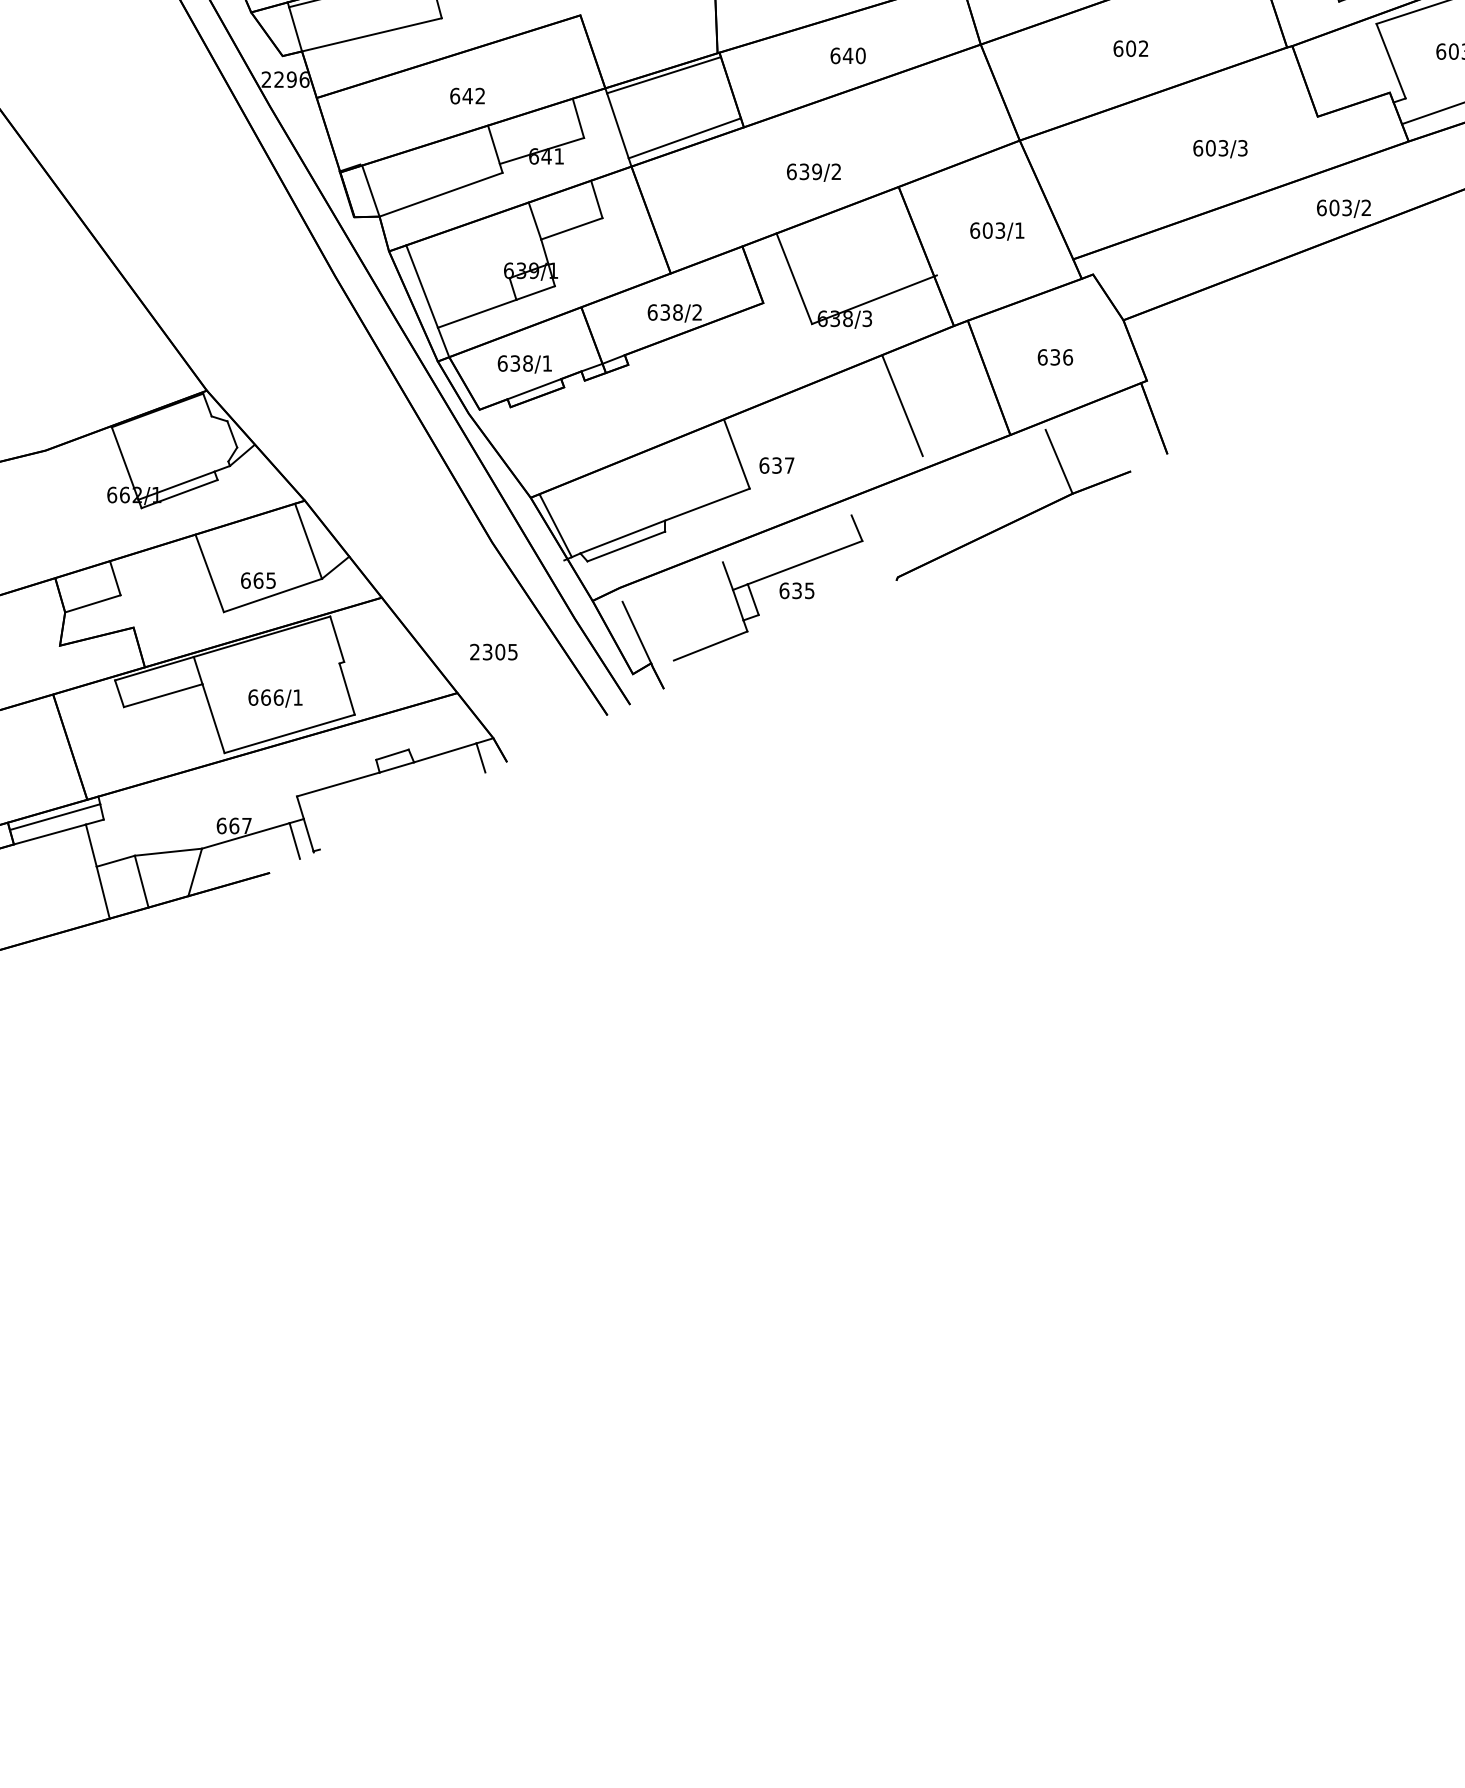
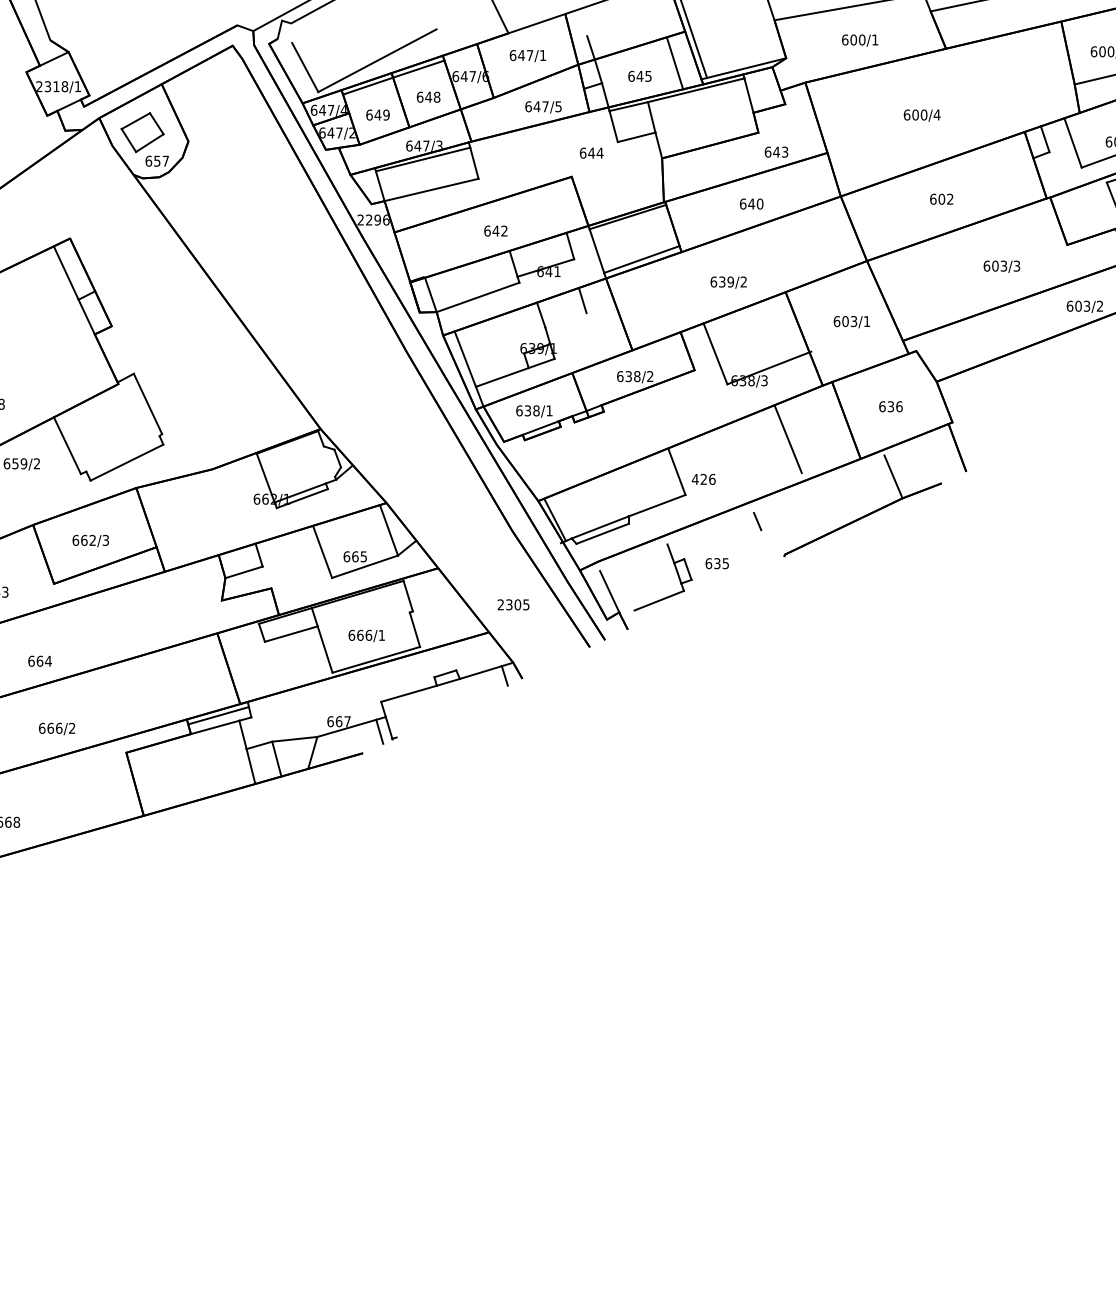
line: (571, 229) -> (565, 320), removed
text: (776, 464) -> (703, 478), 637 -> 426
line: (804, 562) -> (722, 544), removed

